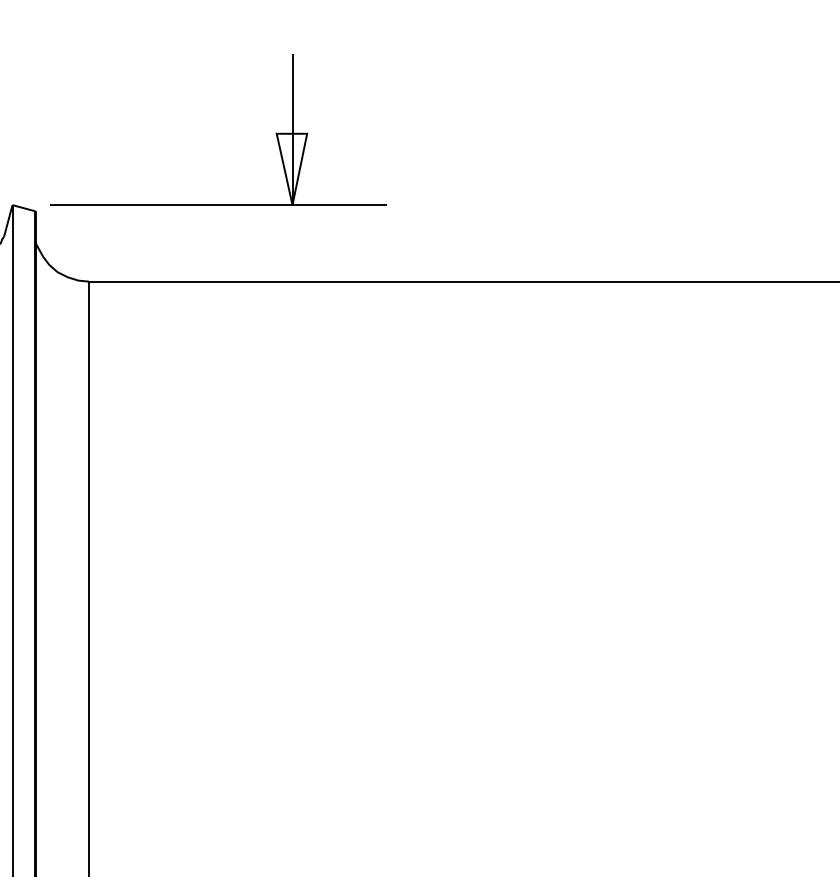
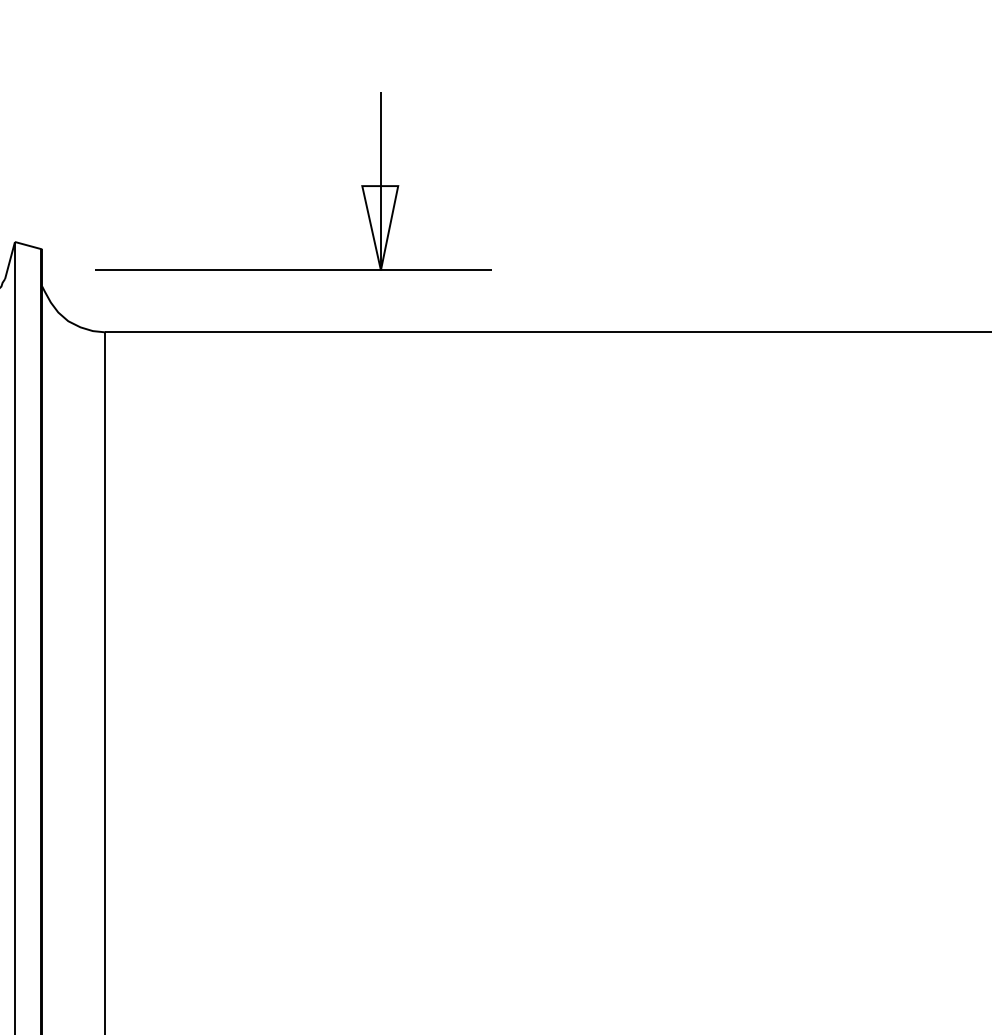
part: (275, 133) -> (360, 185), moved

